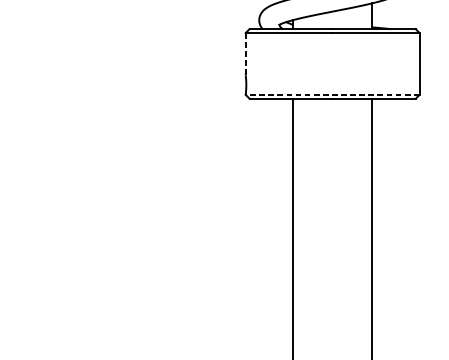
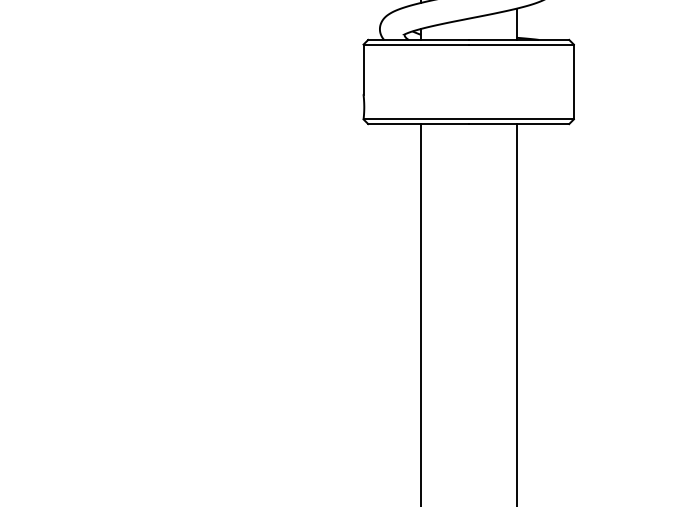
line: (245, 54) -> (363, 70), dashed -> solid
line: (332, 94) -> (468, 119), dashed -> solid

